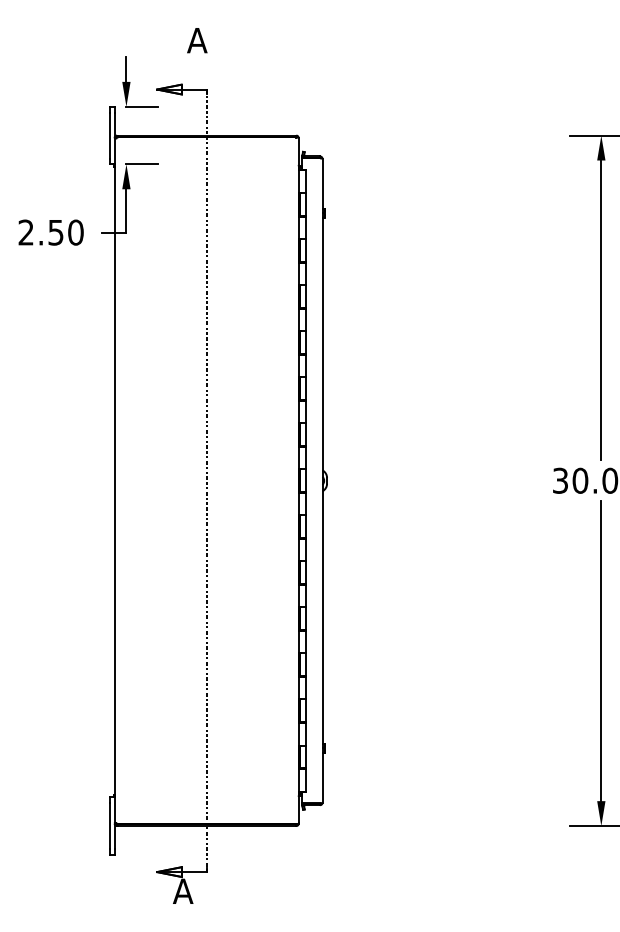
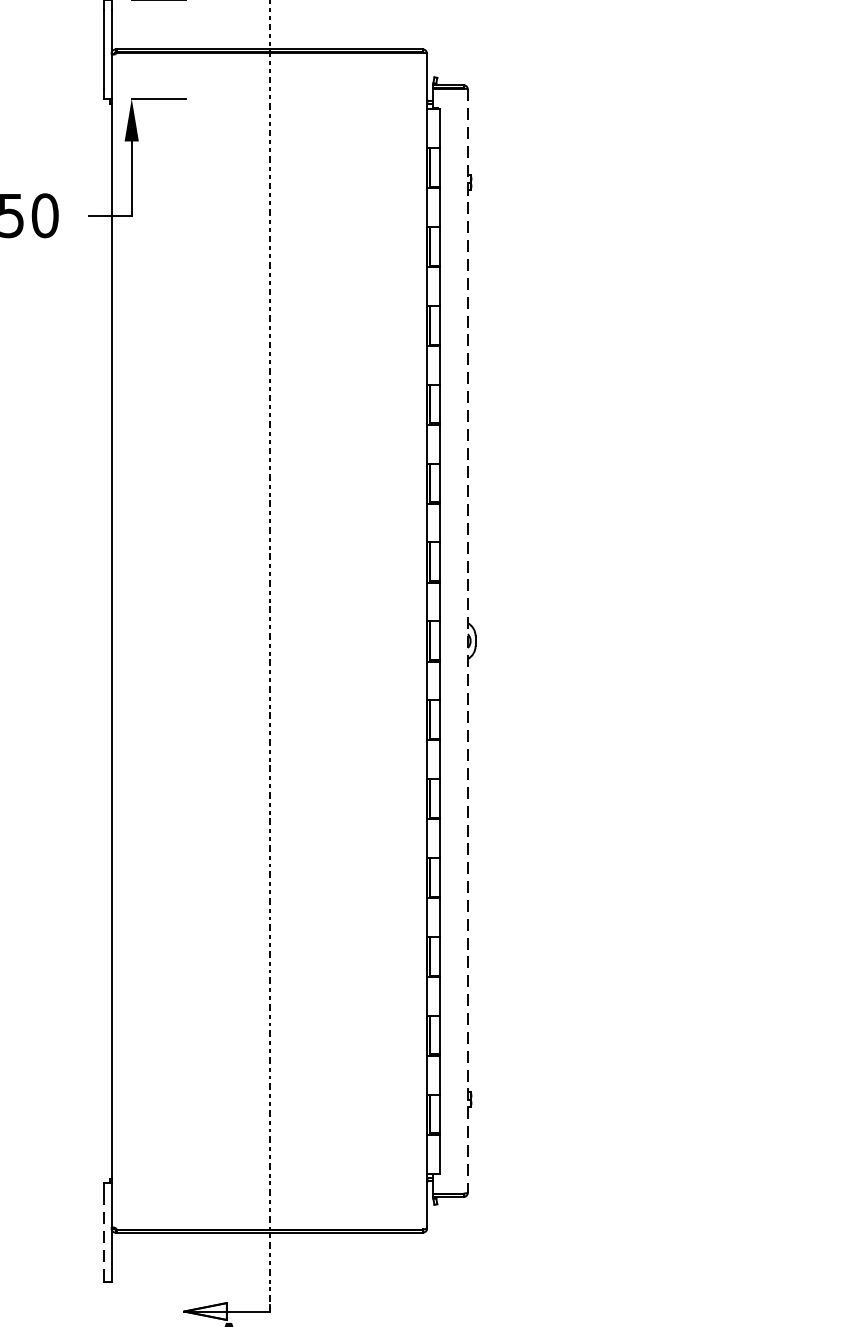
line: (322, 480) -> (467, 640), solid -> dashed
line: (110, 826) -> (104, 1233), solid -> dashed

